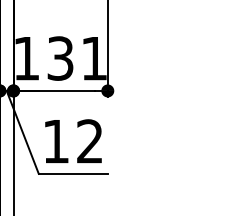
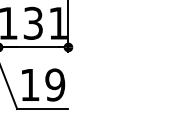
text: (89, 141) -> (54, 85), 12 -> 19

